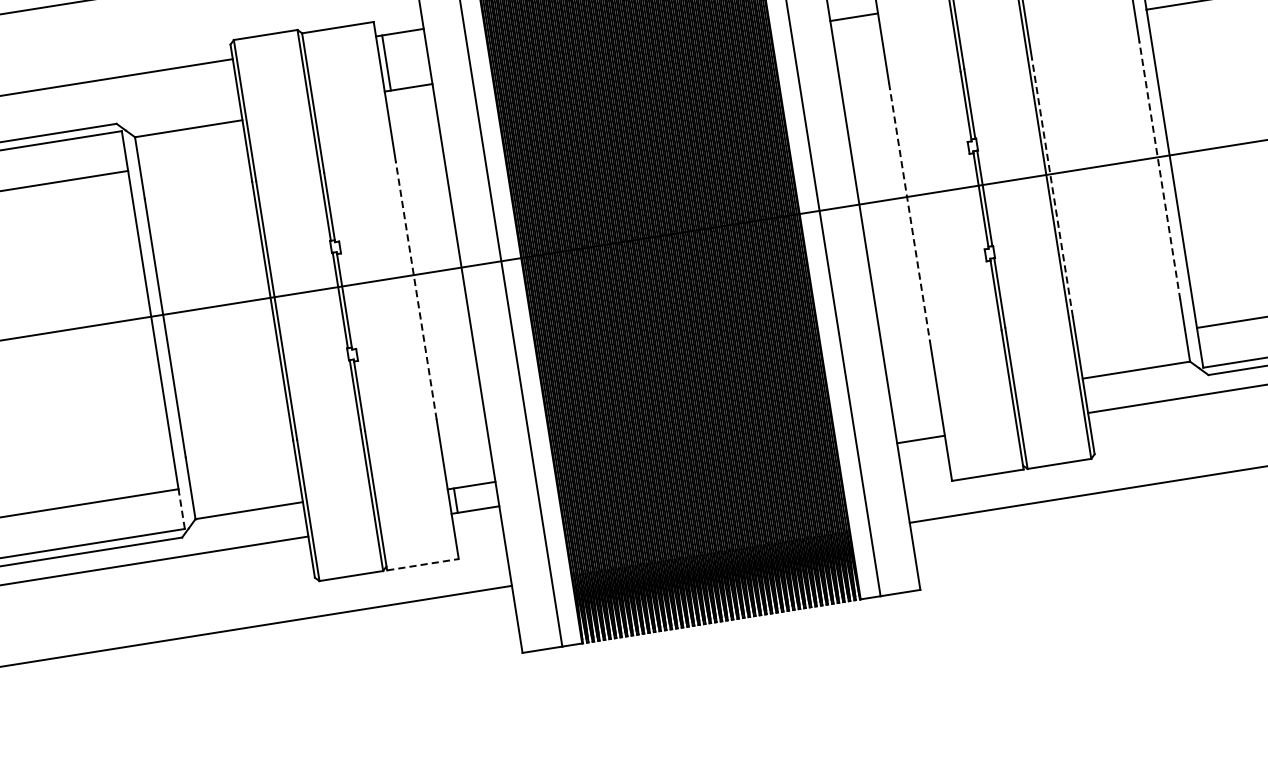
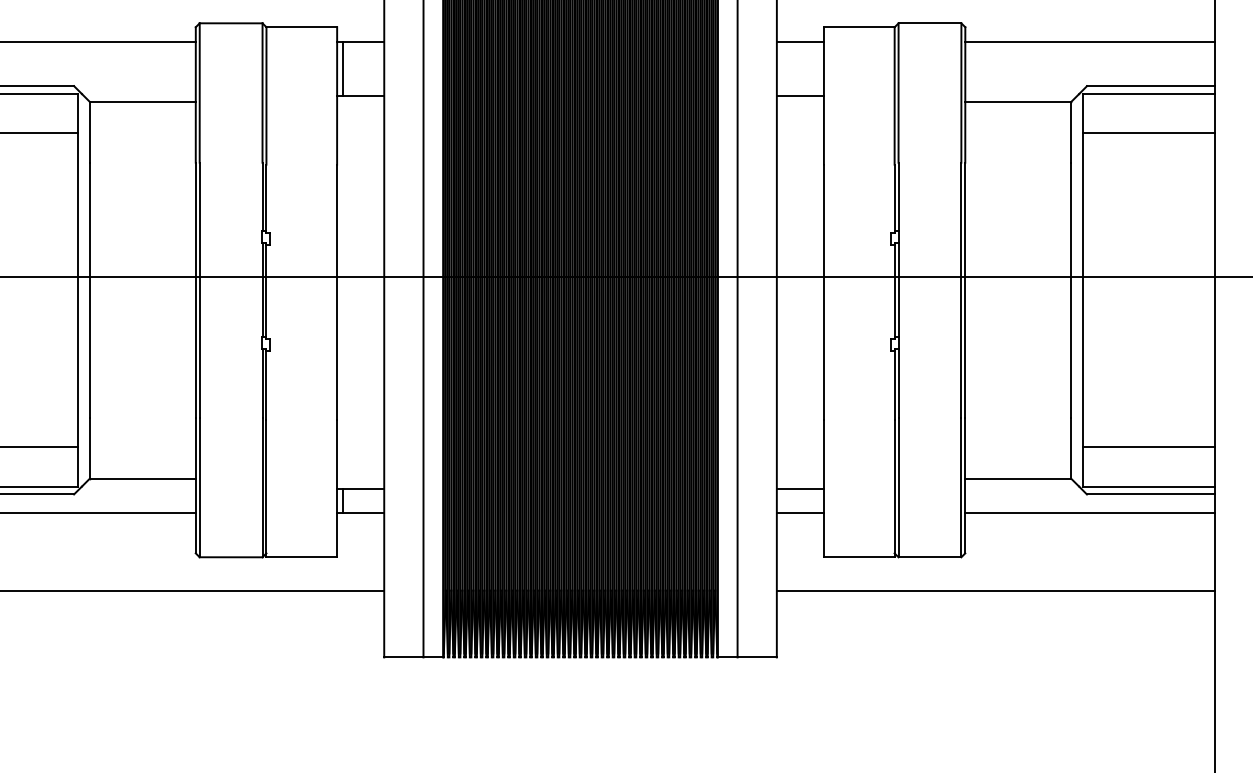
line: (1160, 170) -> (1071, 290), dashed -> solid
line: (1052, 187) -> (965, 290), dashed -> solid
line: (909, 212) -> (823, 292), dashed -> solid
line: (416, 290) -> (337, 292), dashed -> solid
line: (916, 415) -> (799, 488), added
line: (181, 508) -> (77, 466), dashed -> solid
line: (423, 564) -> (302, 557), dashed -> solid

